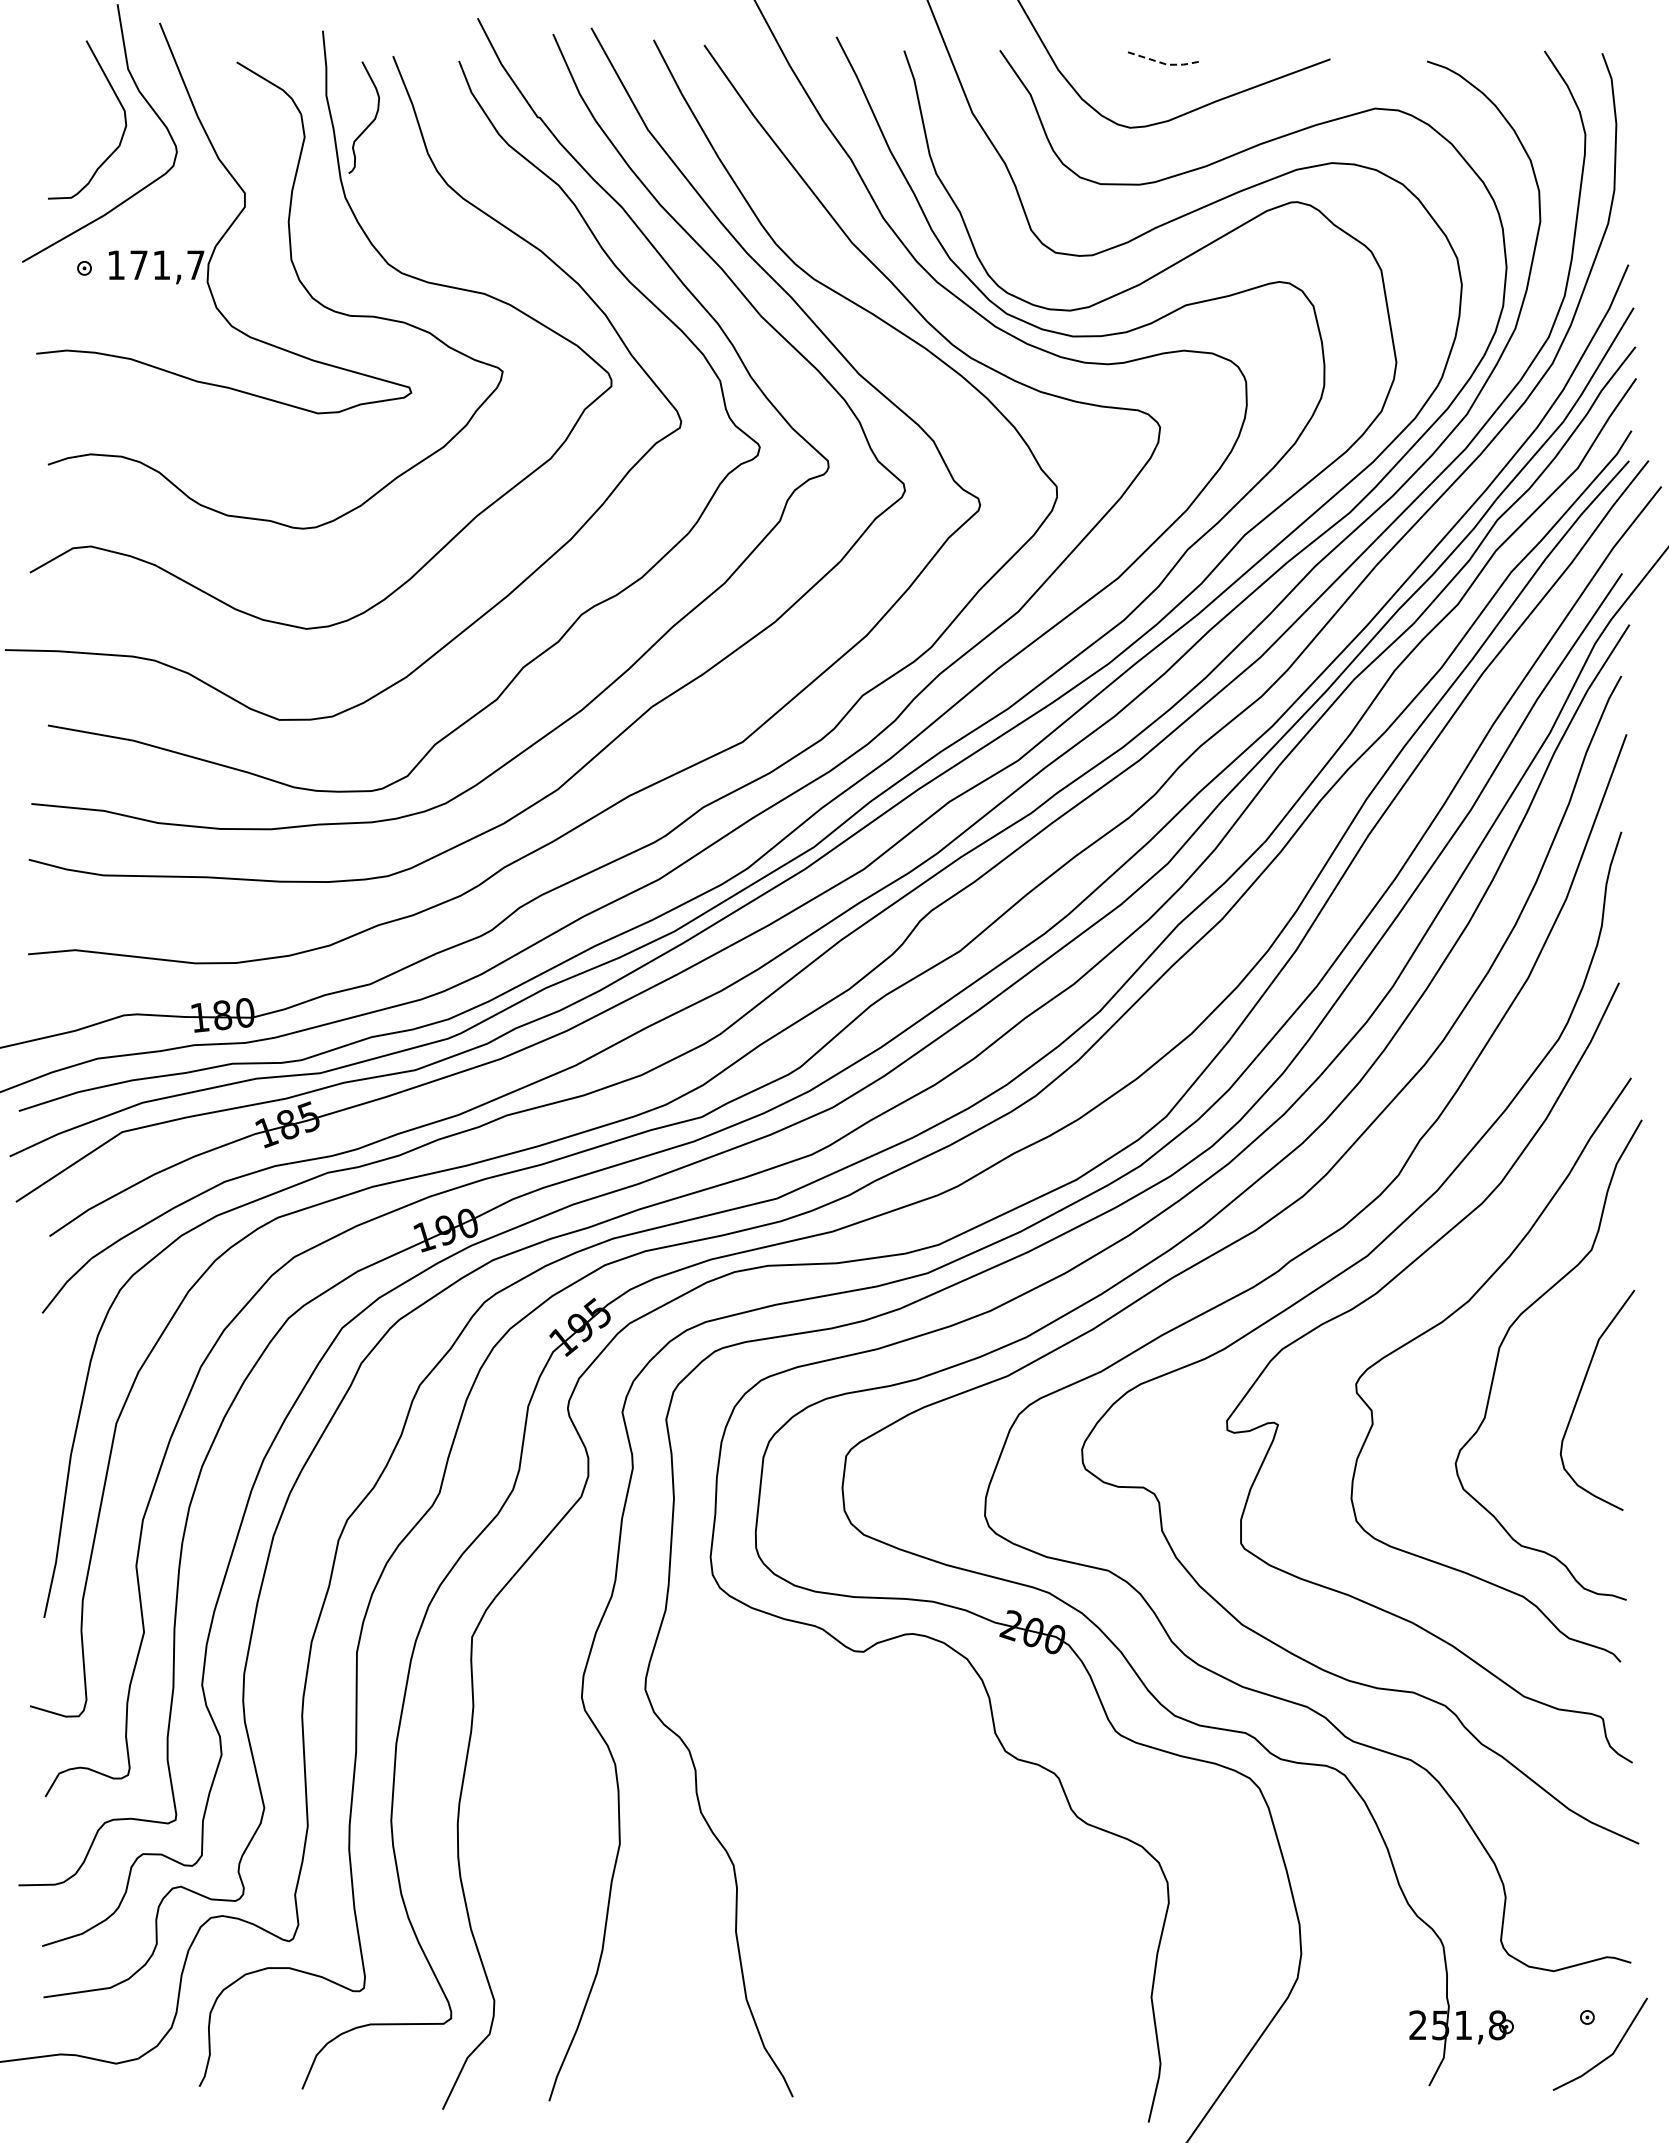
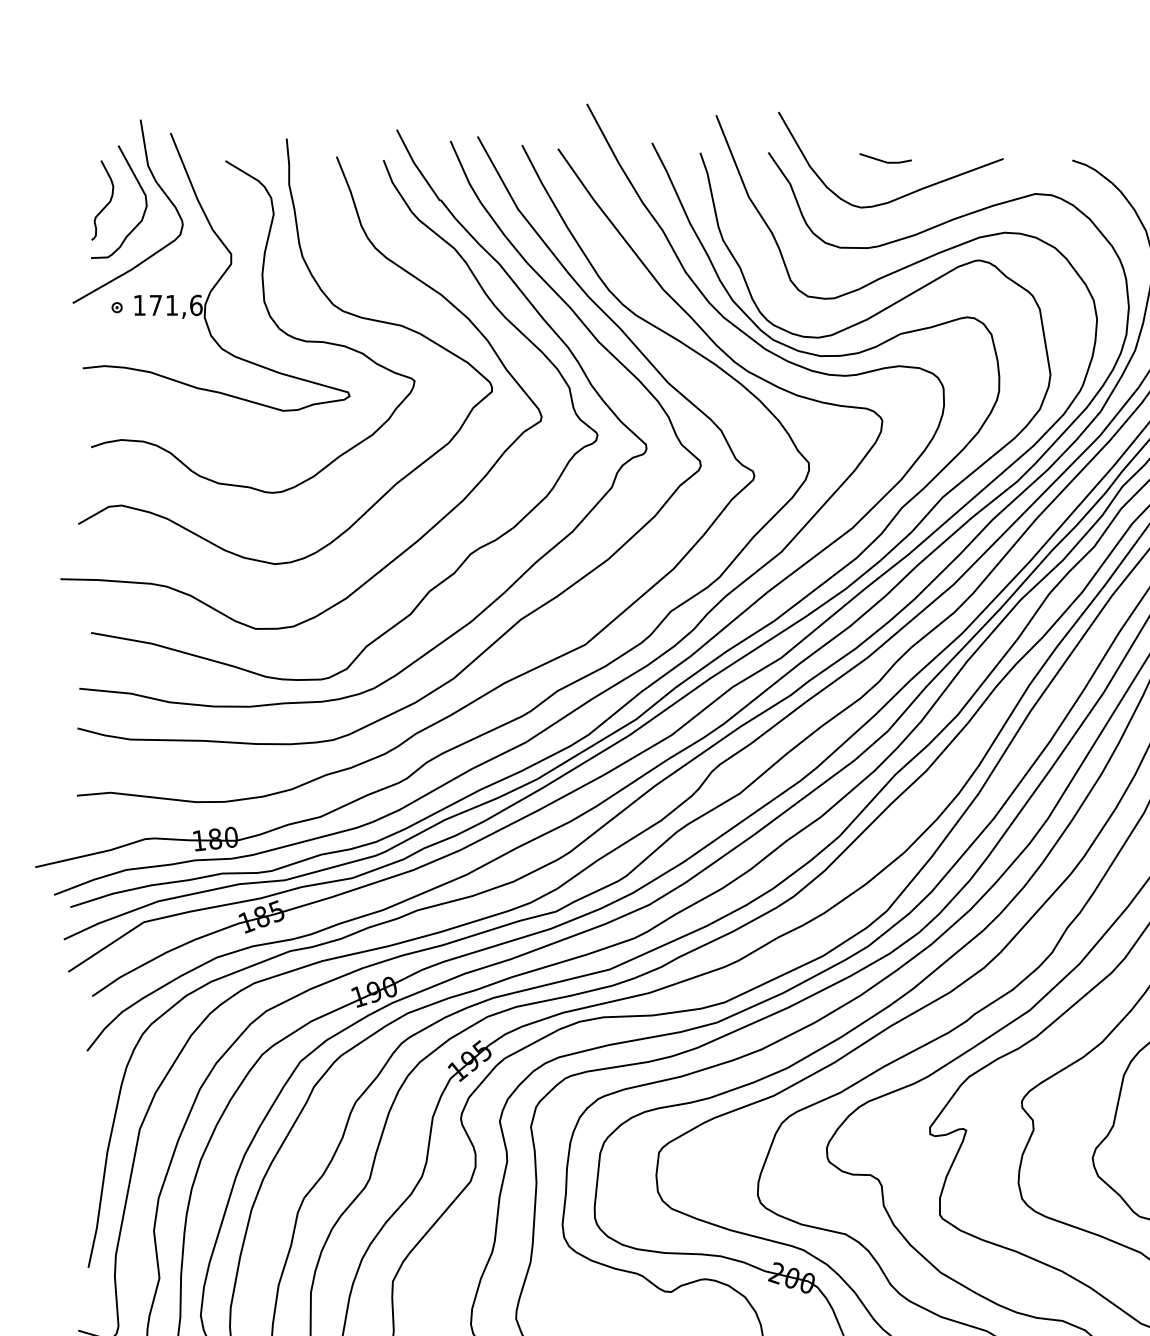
line: (1165, 64) -> (886, 162), dashed -> solid
curve: (370, 122) -> (107, 203), moved
text: (195, 265) -> (196, 305), 171,7 -> 171,6

